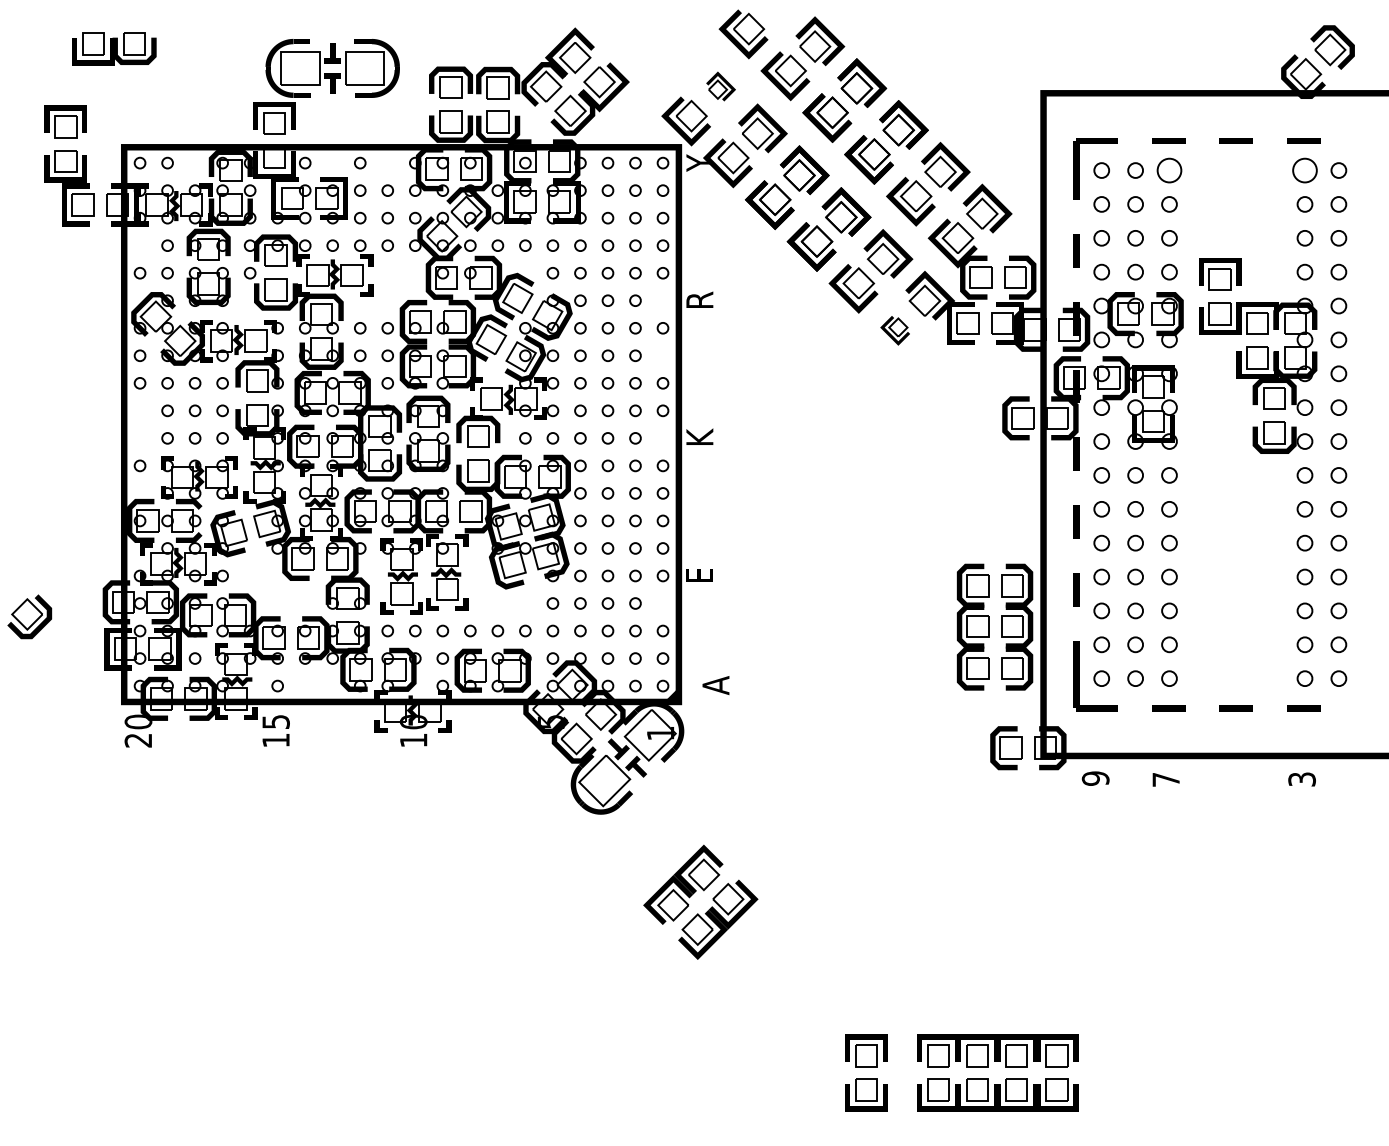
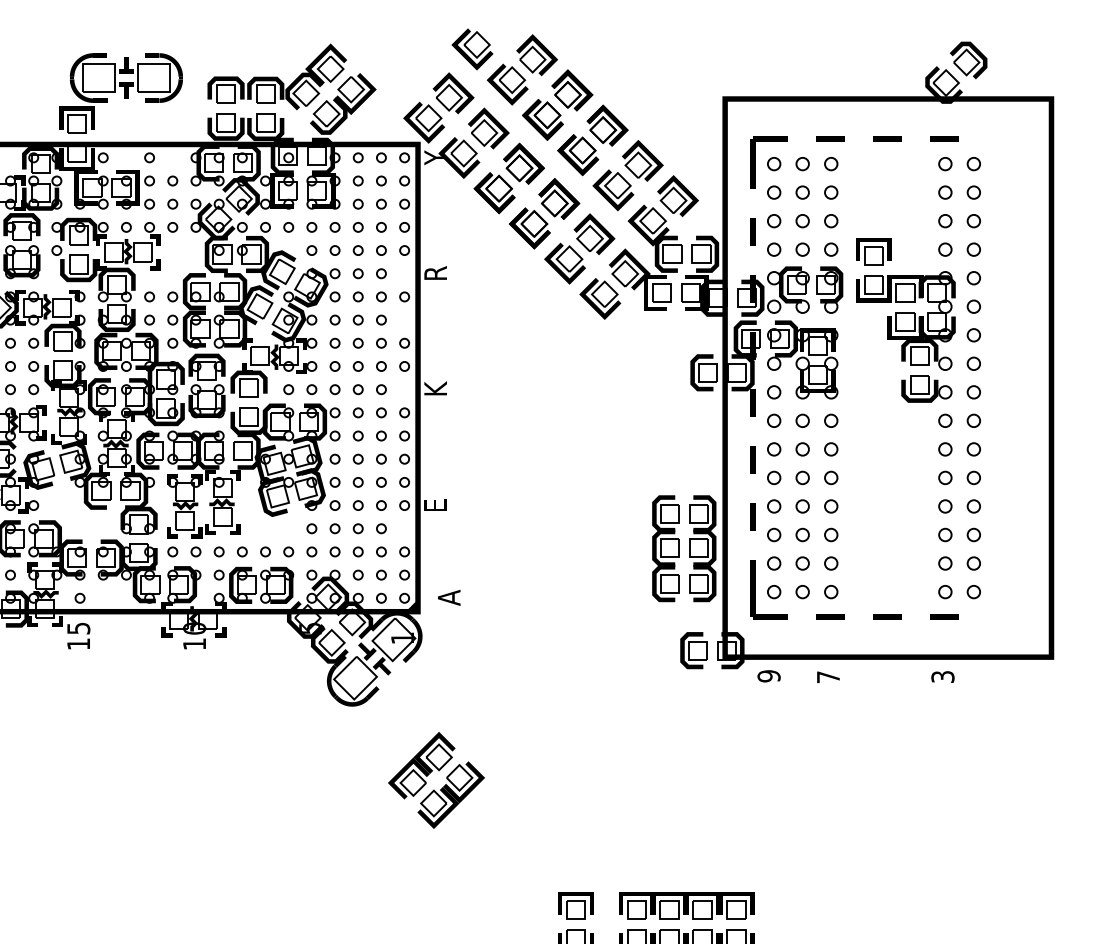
part: (720, 86) -> (453, 93), size x1.67
circle: (1169, 170) -> (831, 164), size x0.62
circle: (1304, 170) -> (944, 164), size x0.62
part: (894, 330) -> (599, 298), size x1.67

